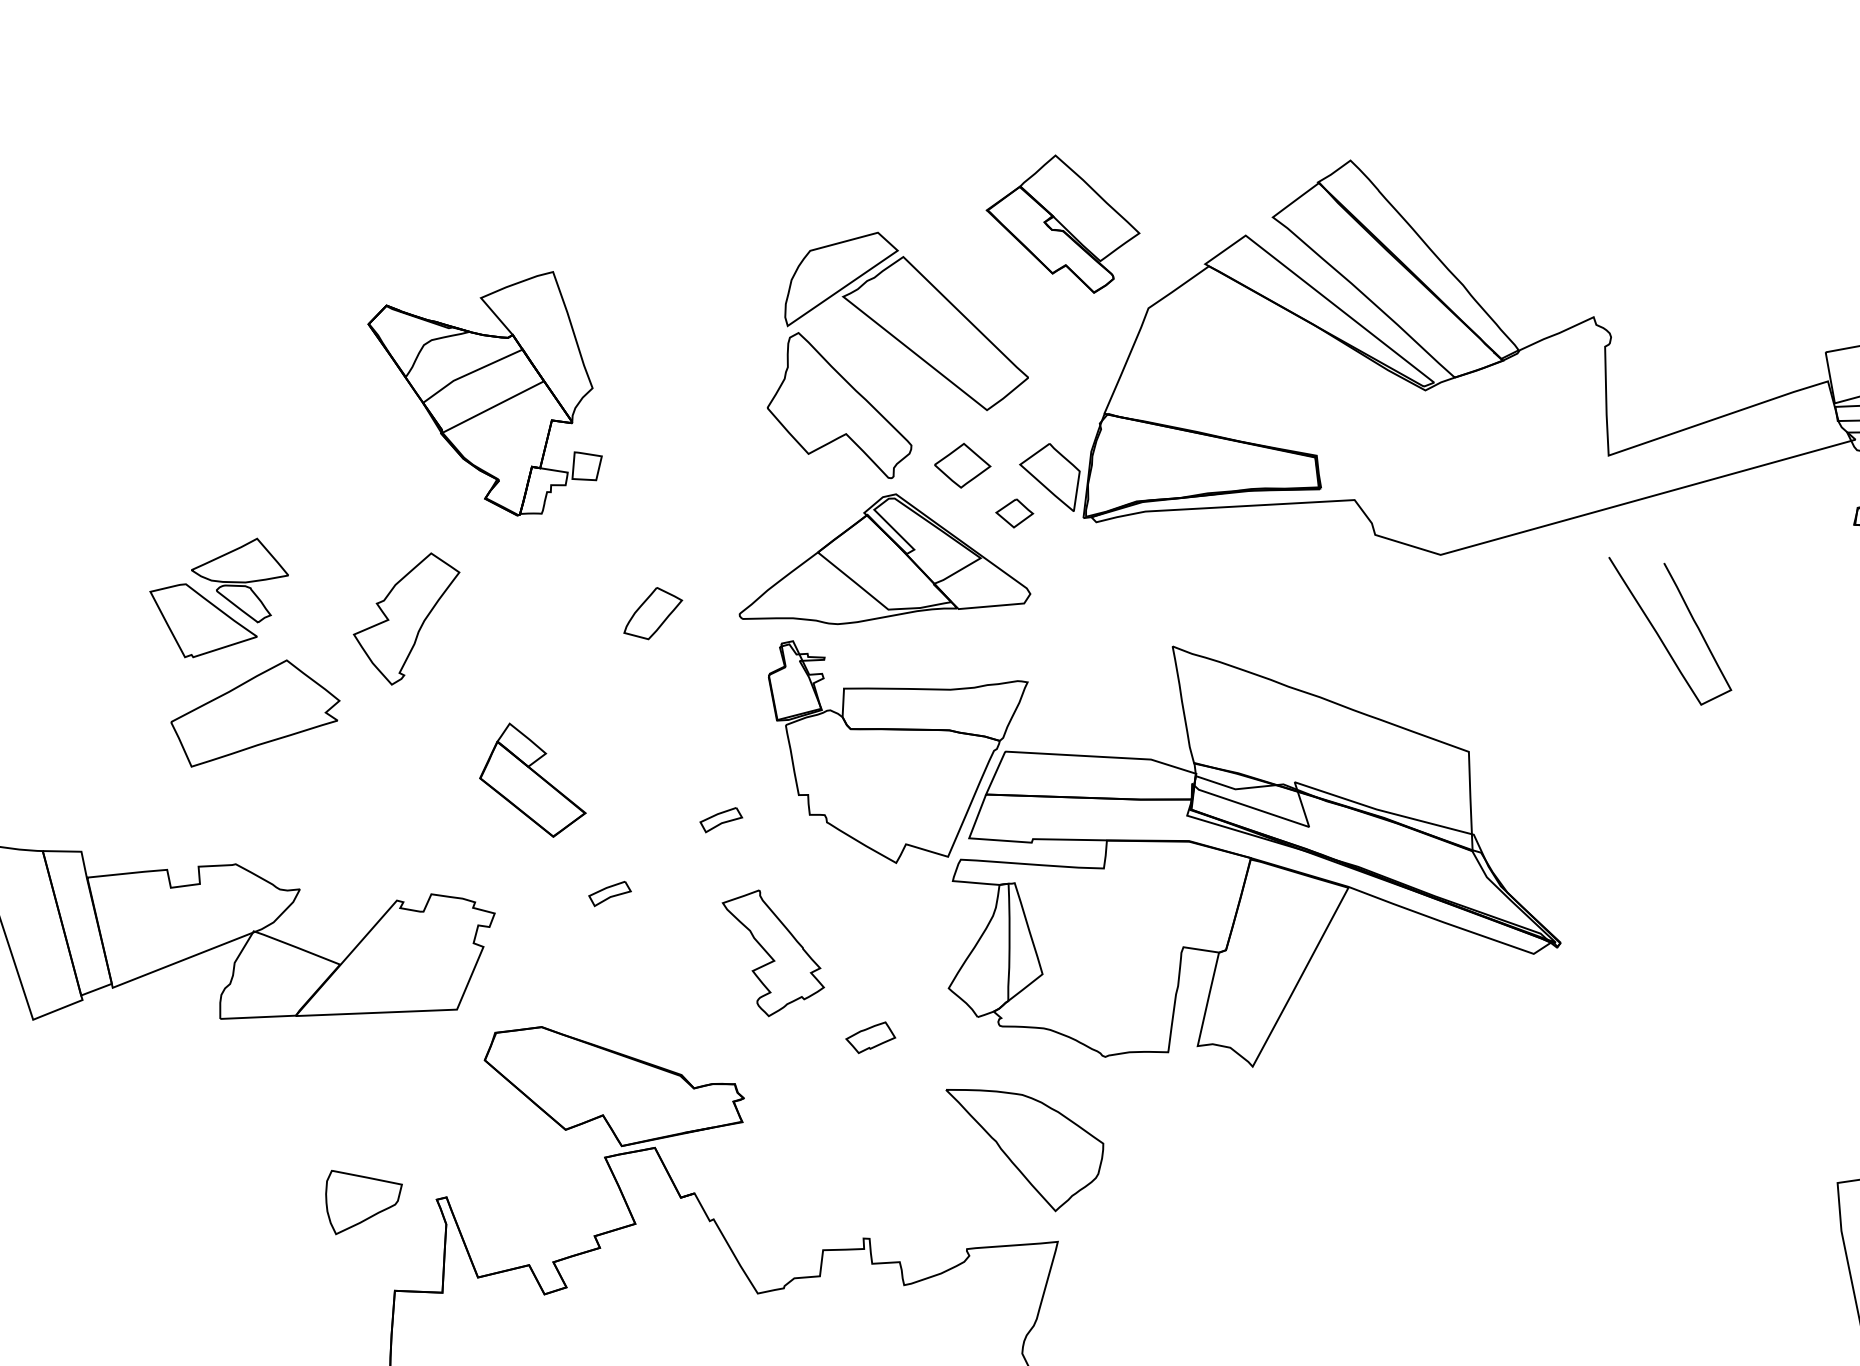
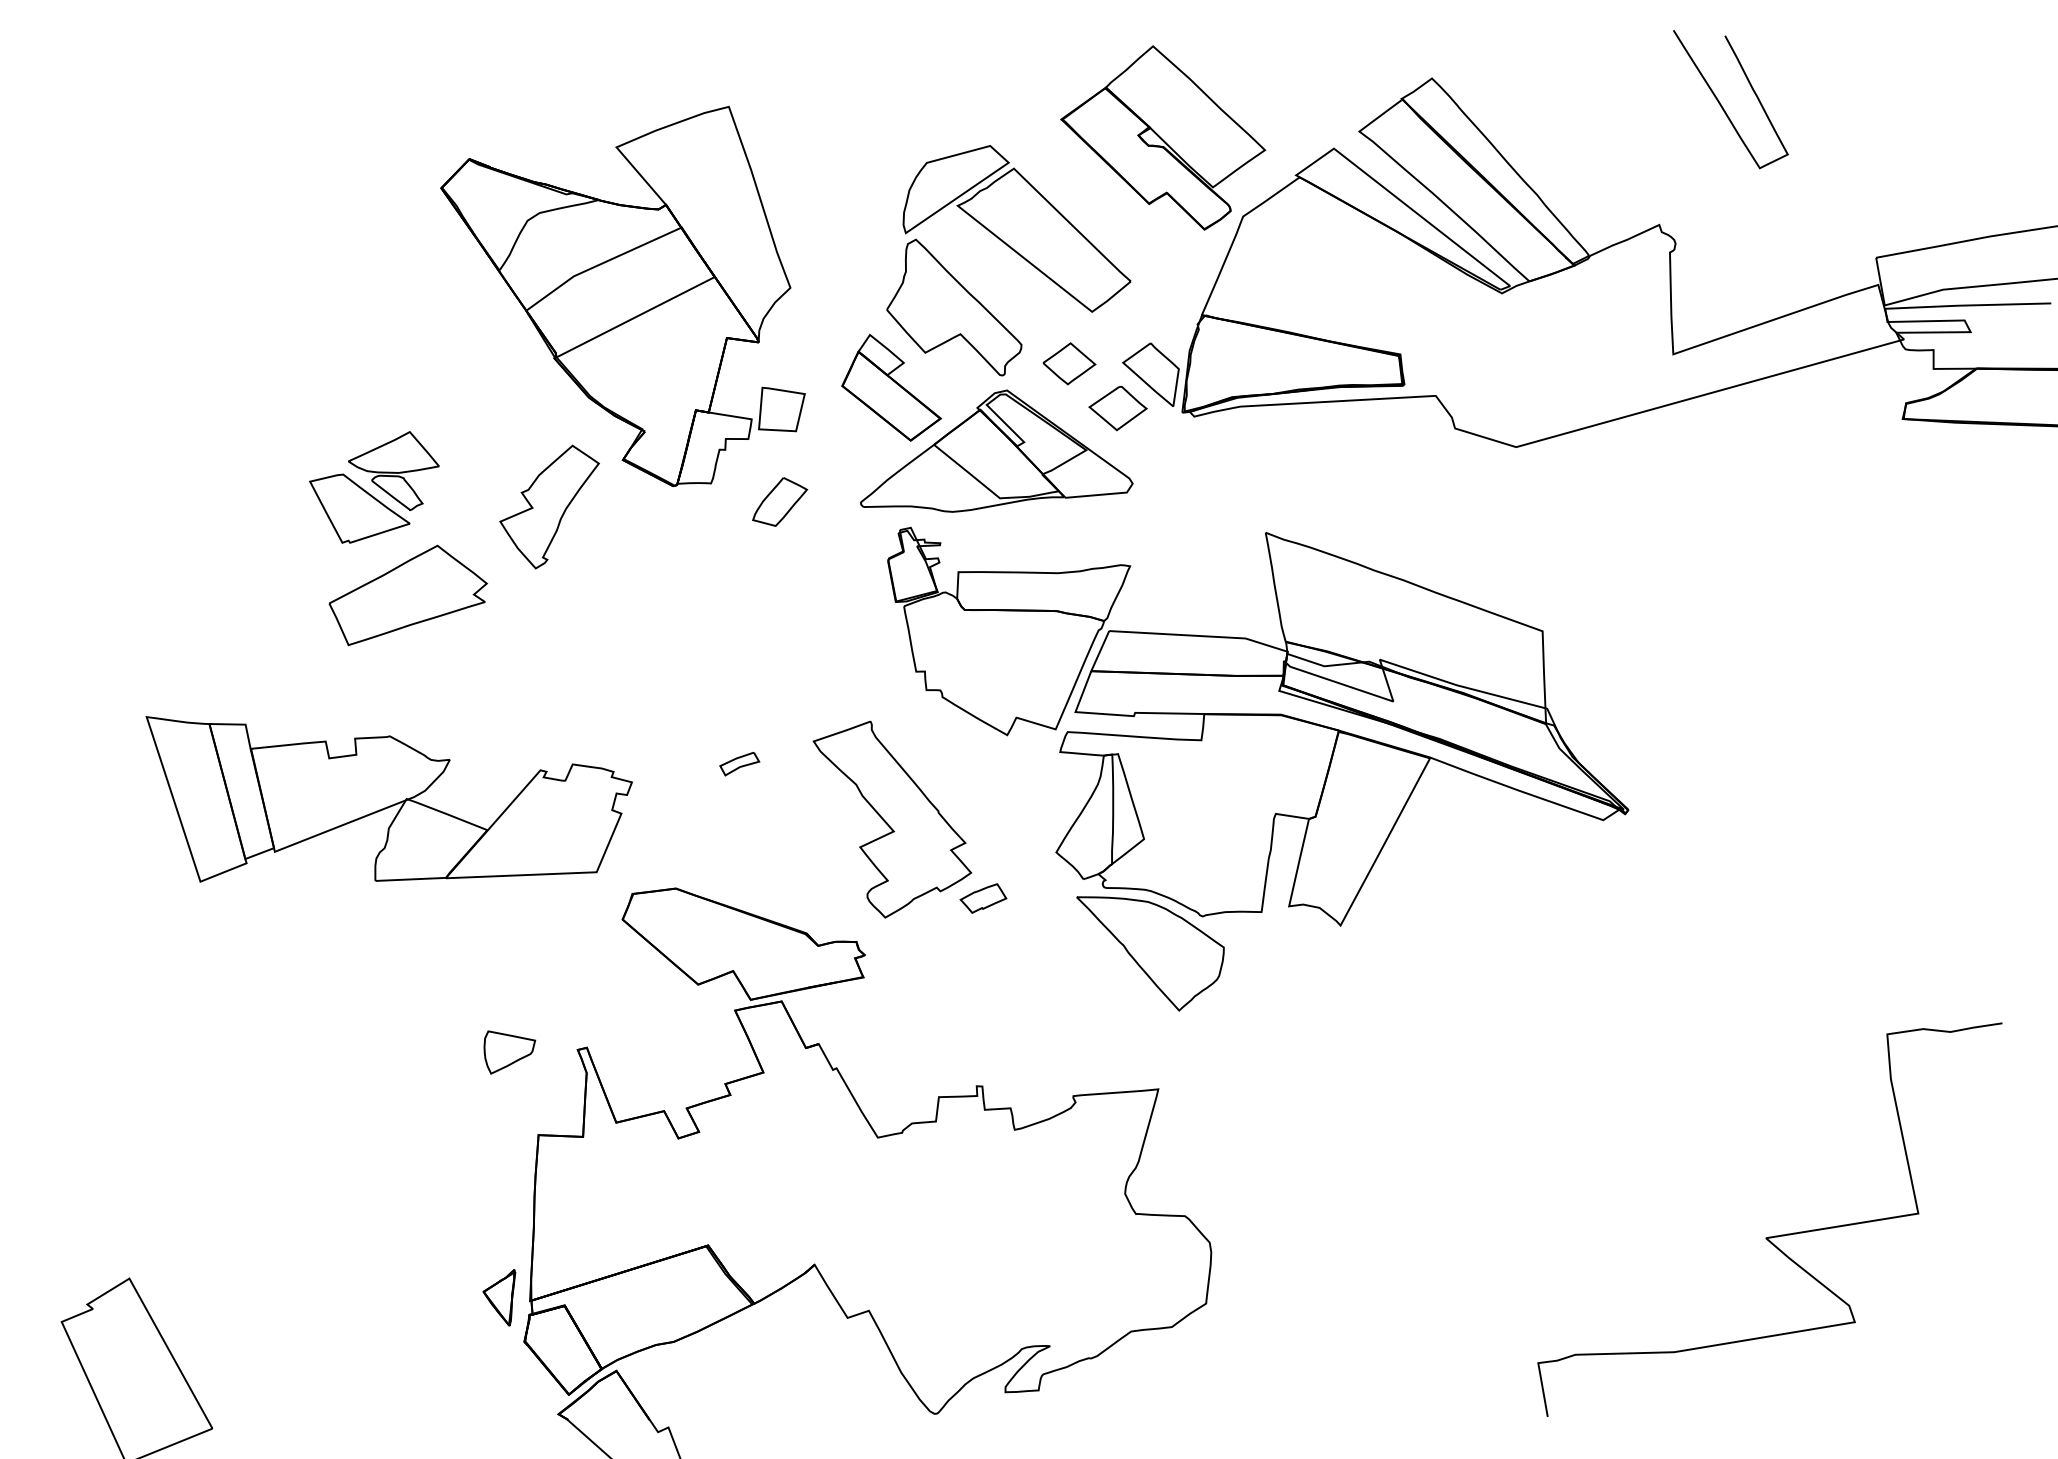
part: (1063, 223) -> (1163, 137), size x1.43
part: (484, 393) -> (622, 296), size x1.67
part: (1014, 513) -> (1117, 408), size x1.67
curve: (1661, 637) -> (1722, 105), moved
part: (532, 779) -> (891, 387), moved
part: (721, 819) -> (843, 694), removed
part: (773, 953) -> (892, 819), size x1.67
part: (1024, 1150) -> (1150, 953), moved
part: (363, 1202) -> (509, 1052), size x0.71

